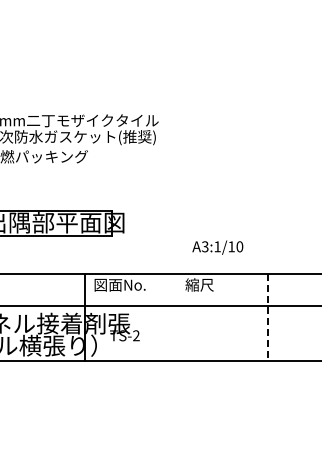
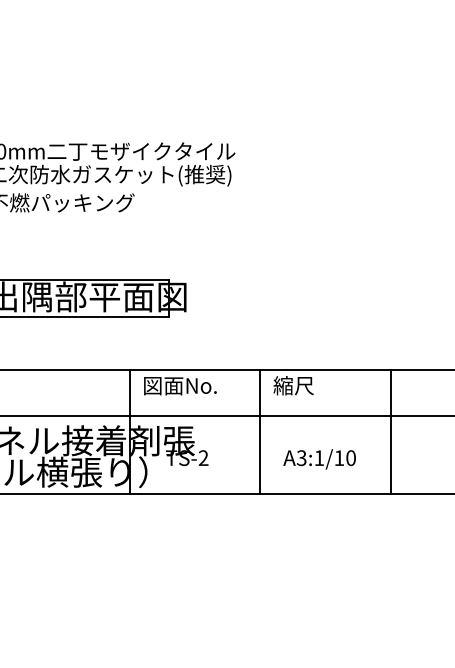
text: (217, 247) -> (319, 459), moved
line: (176, 316) -> (260, 430), added
line: (267, 317) -> (390, 432), dashed -> solid

